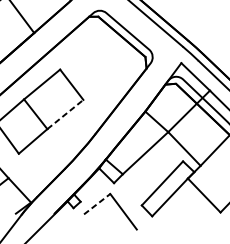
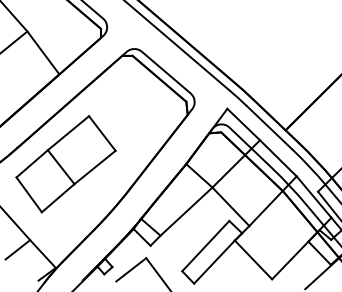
line: (65, 114) -> (95, 167), dashed -> solid
line: (97, 203) -> (131, 269), dashed -> solid

